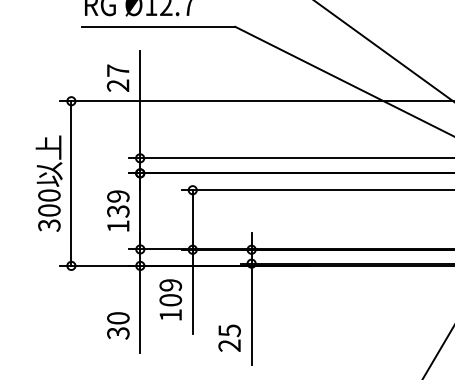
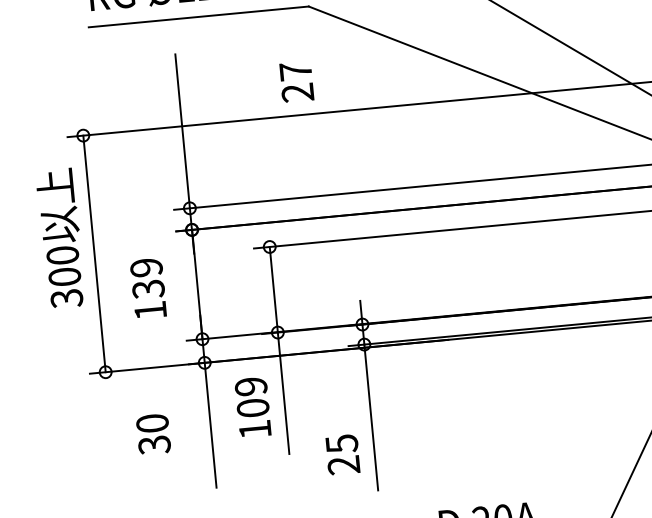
text: (117, 77) -> (295, 81), moved
text: (48, 183) -> (59, 238), moved
text: (118, 210) -> (148, 287), moved
text: (118, 325) -> (153, 433), moved

